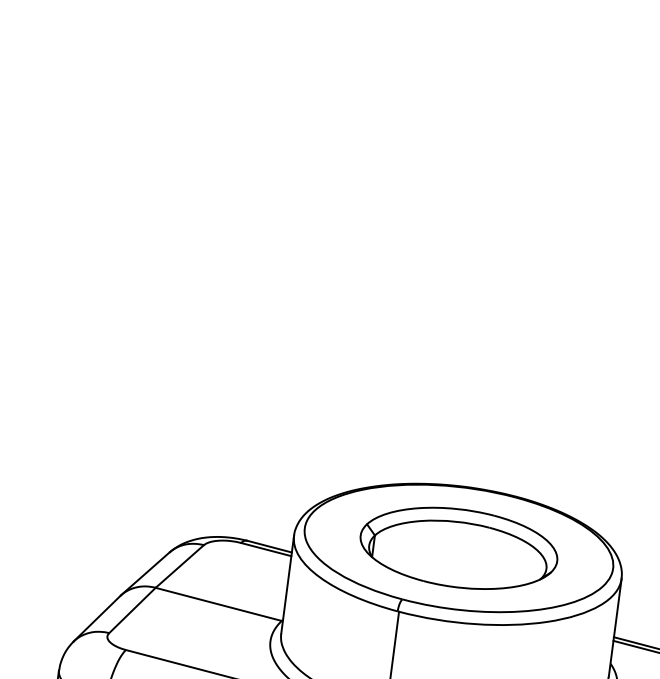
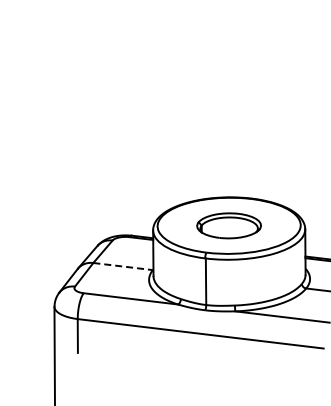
part: (457, 547) -> (228, 225), size x0.7
line: (219, 604) -> (123, 266), solid -> dashed

